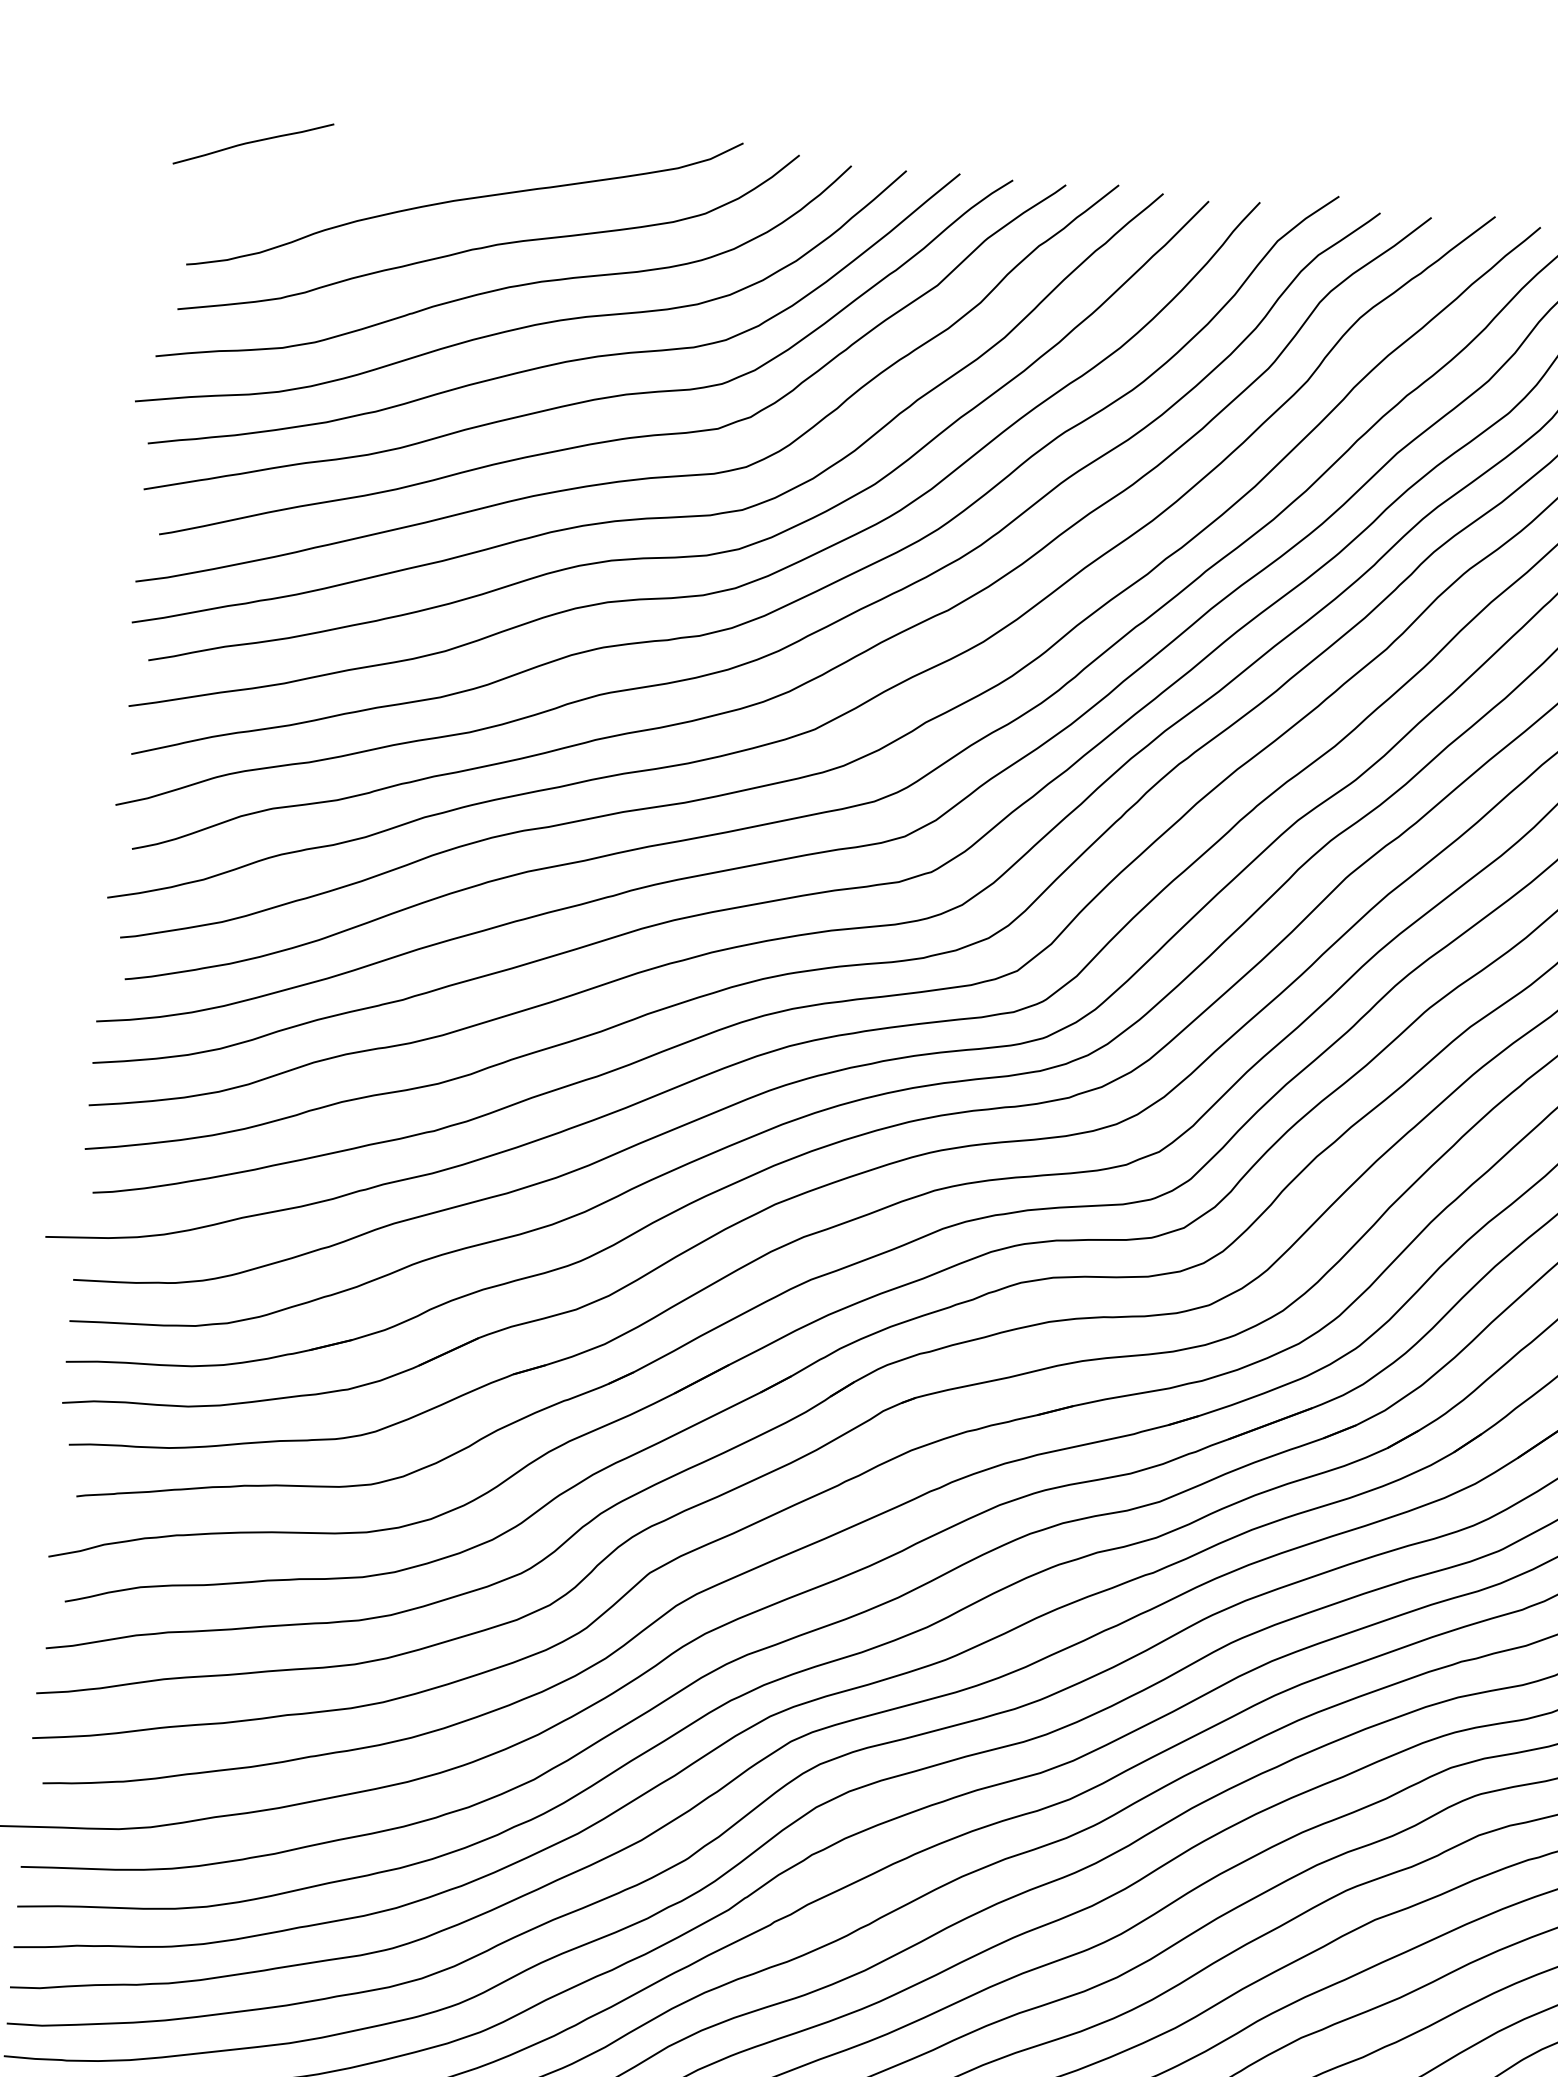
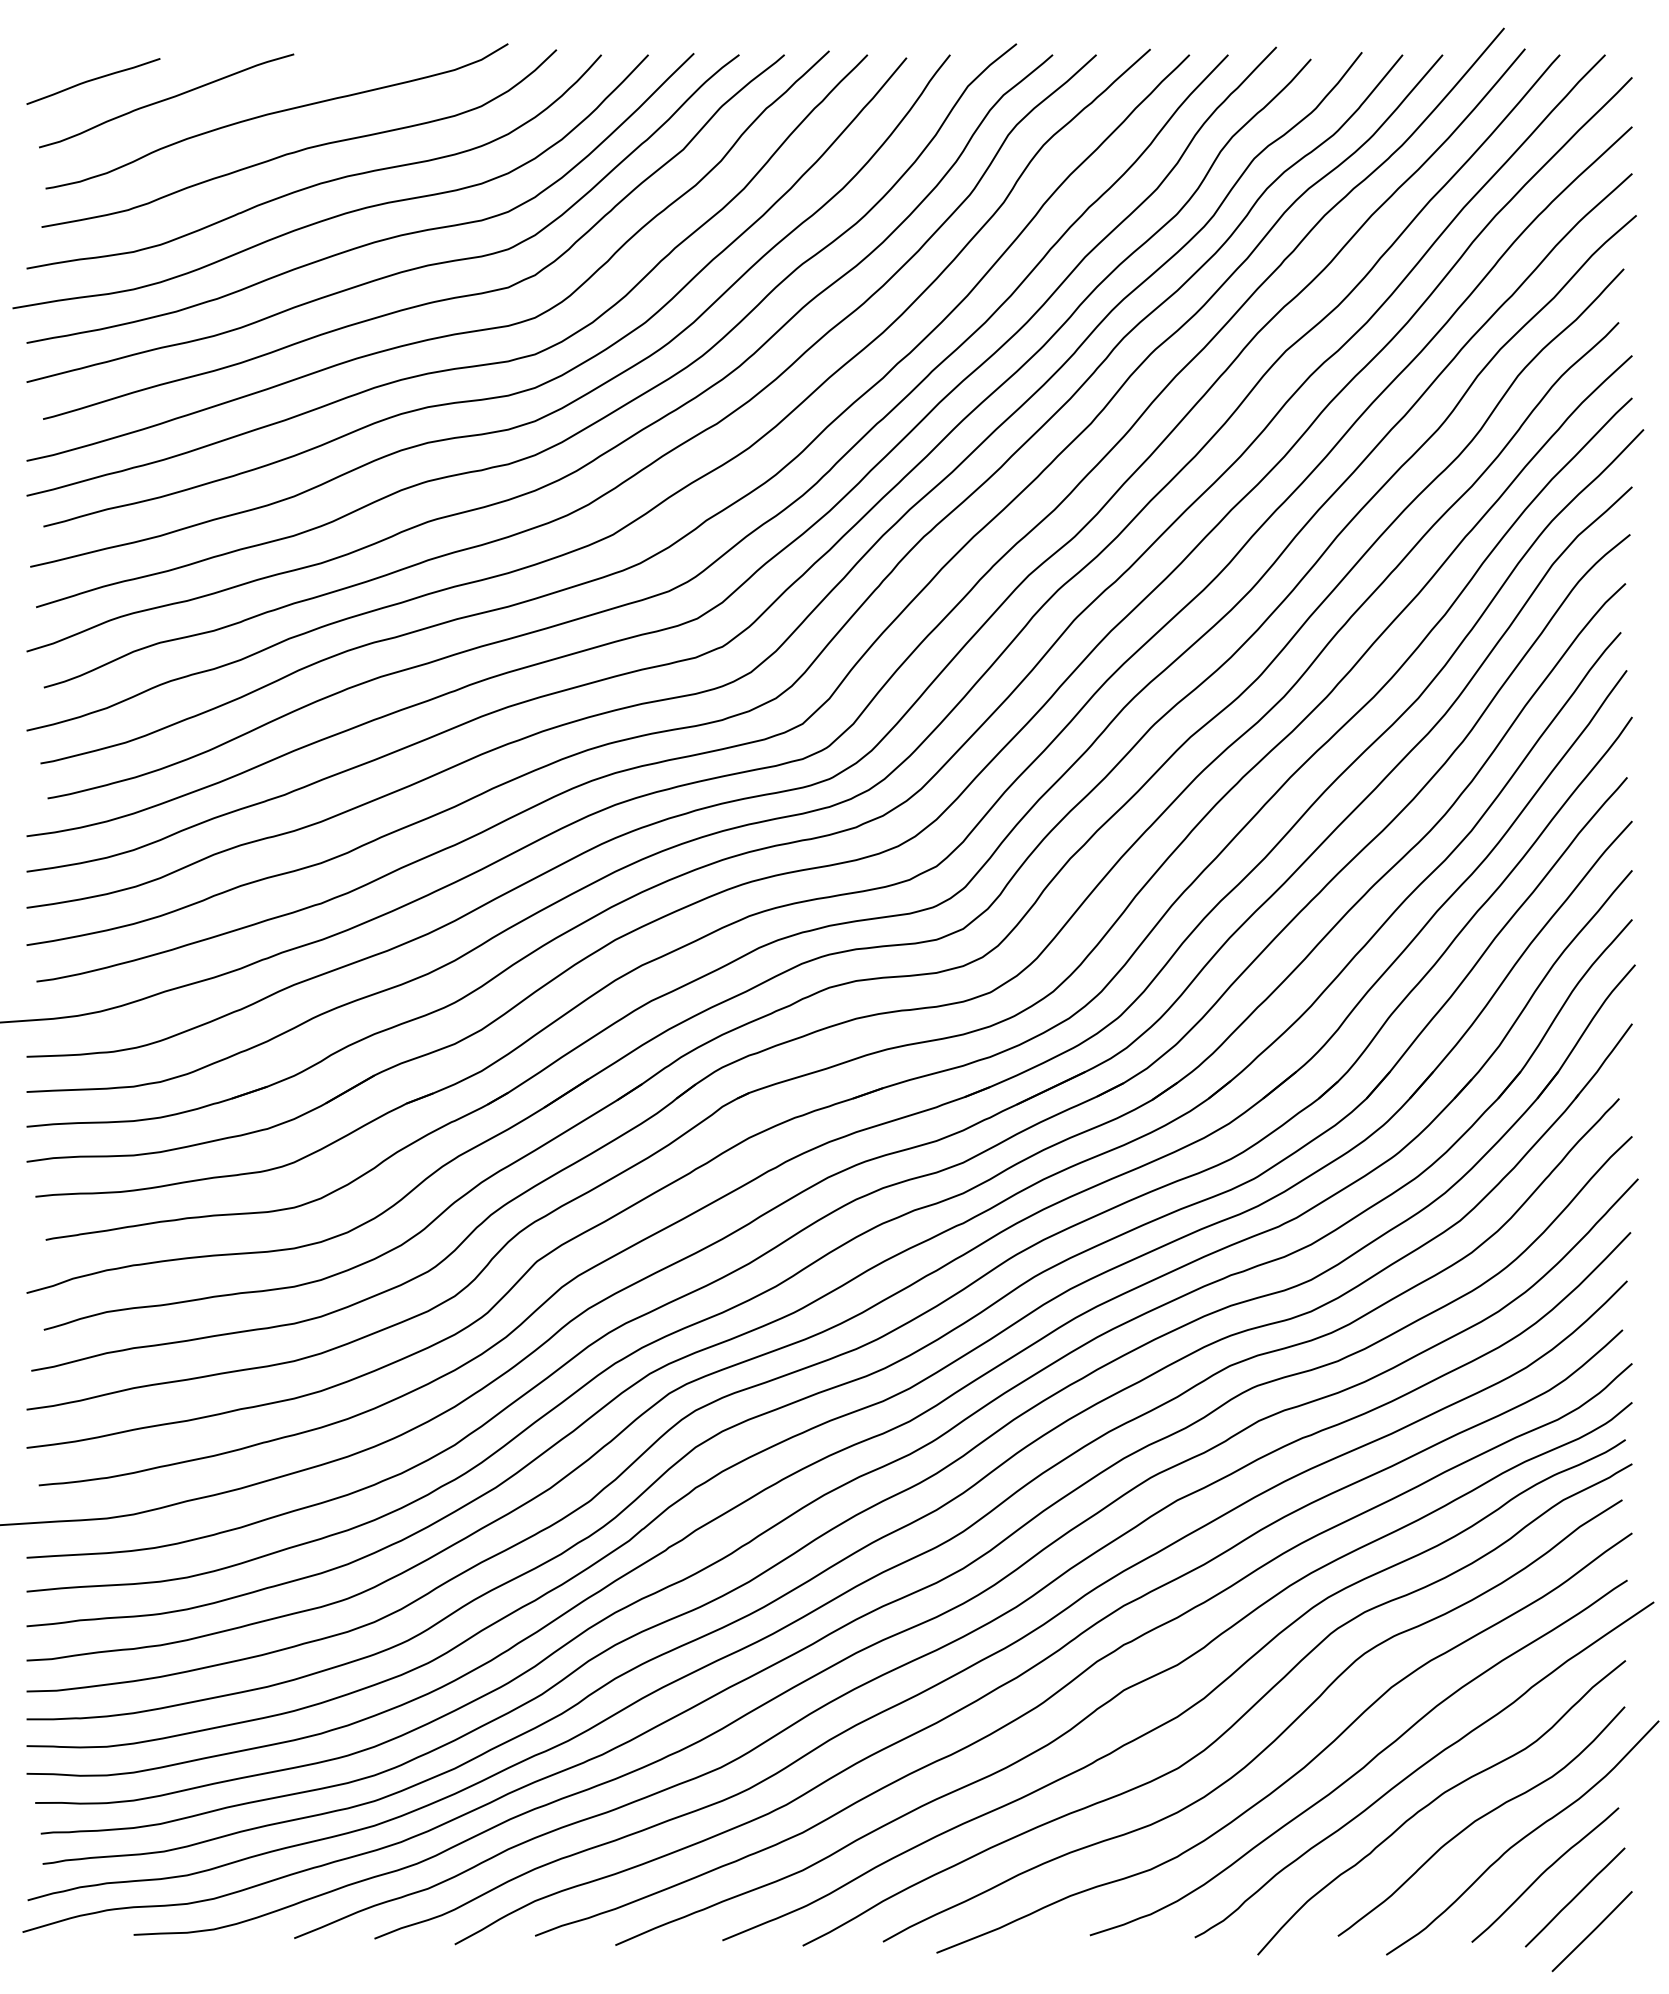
curve: (337, 173) -> (166, 100), added

